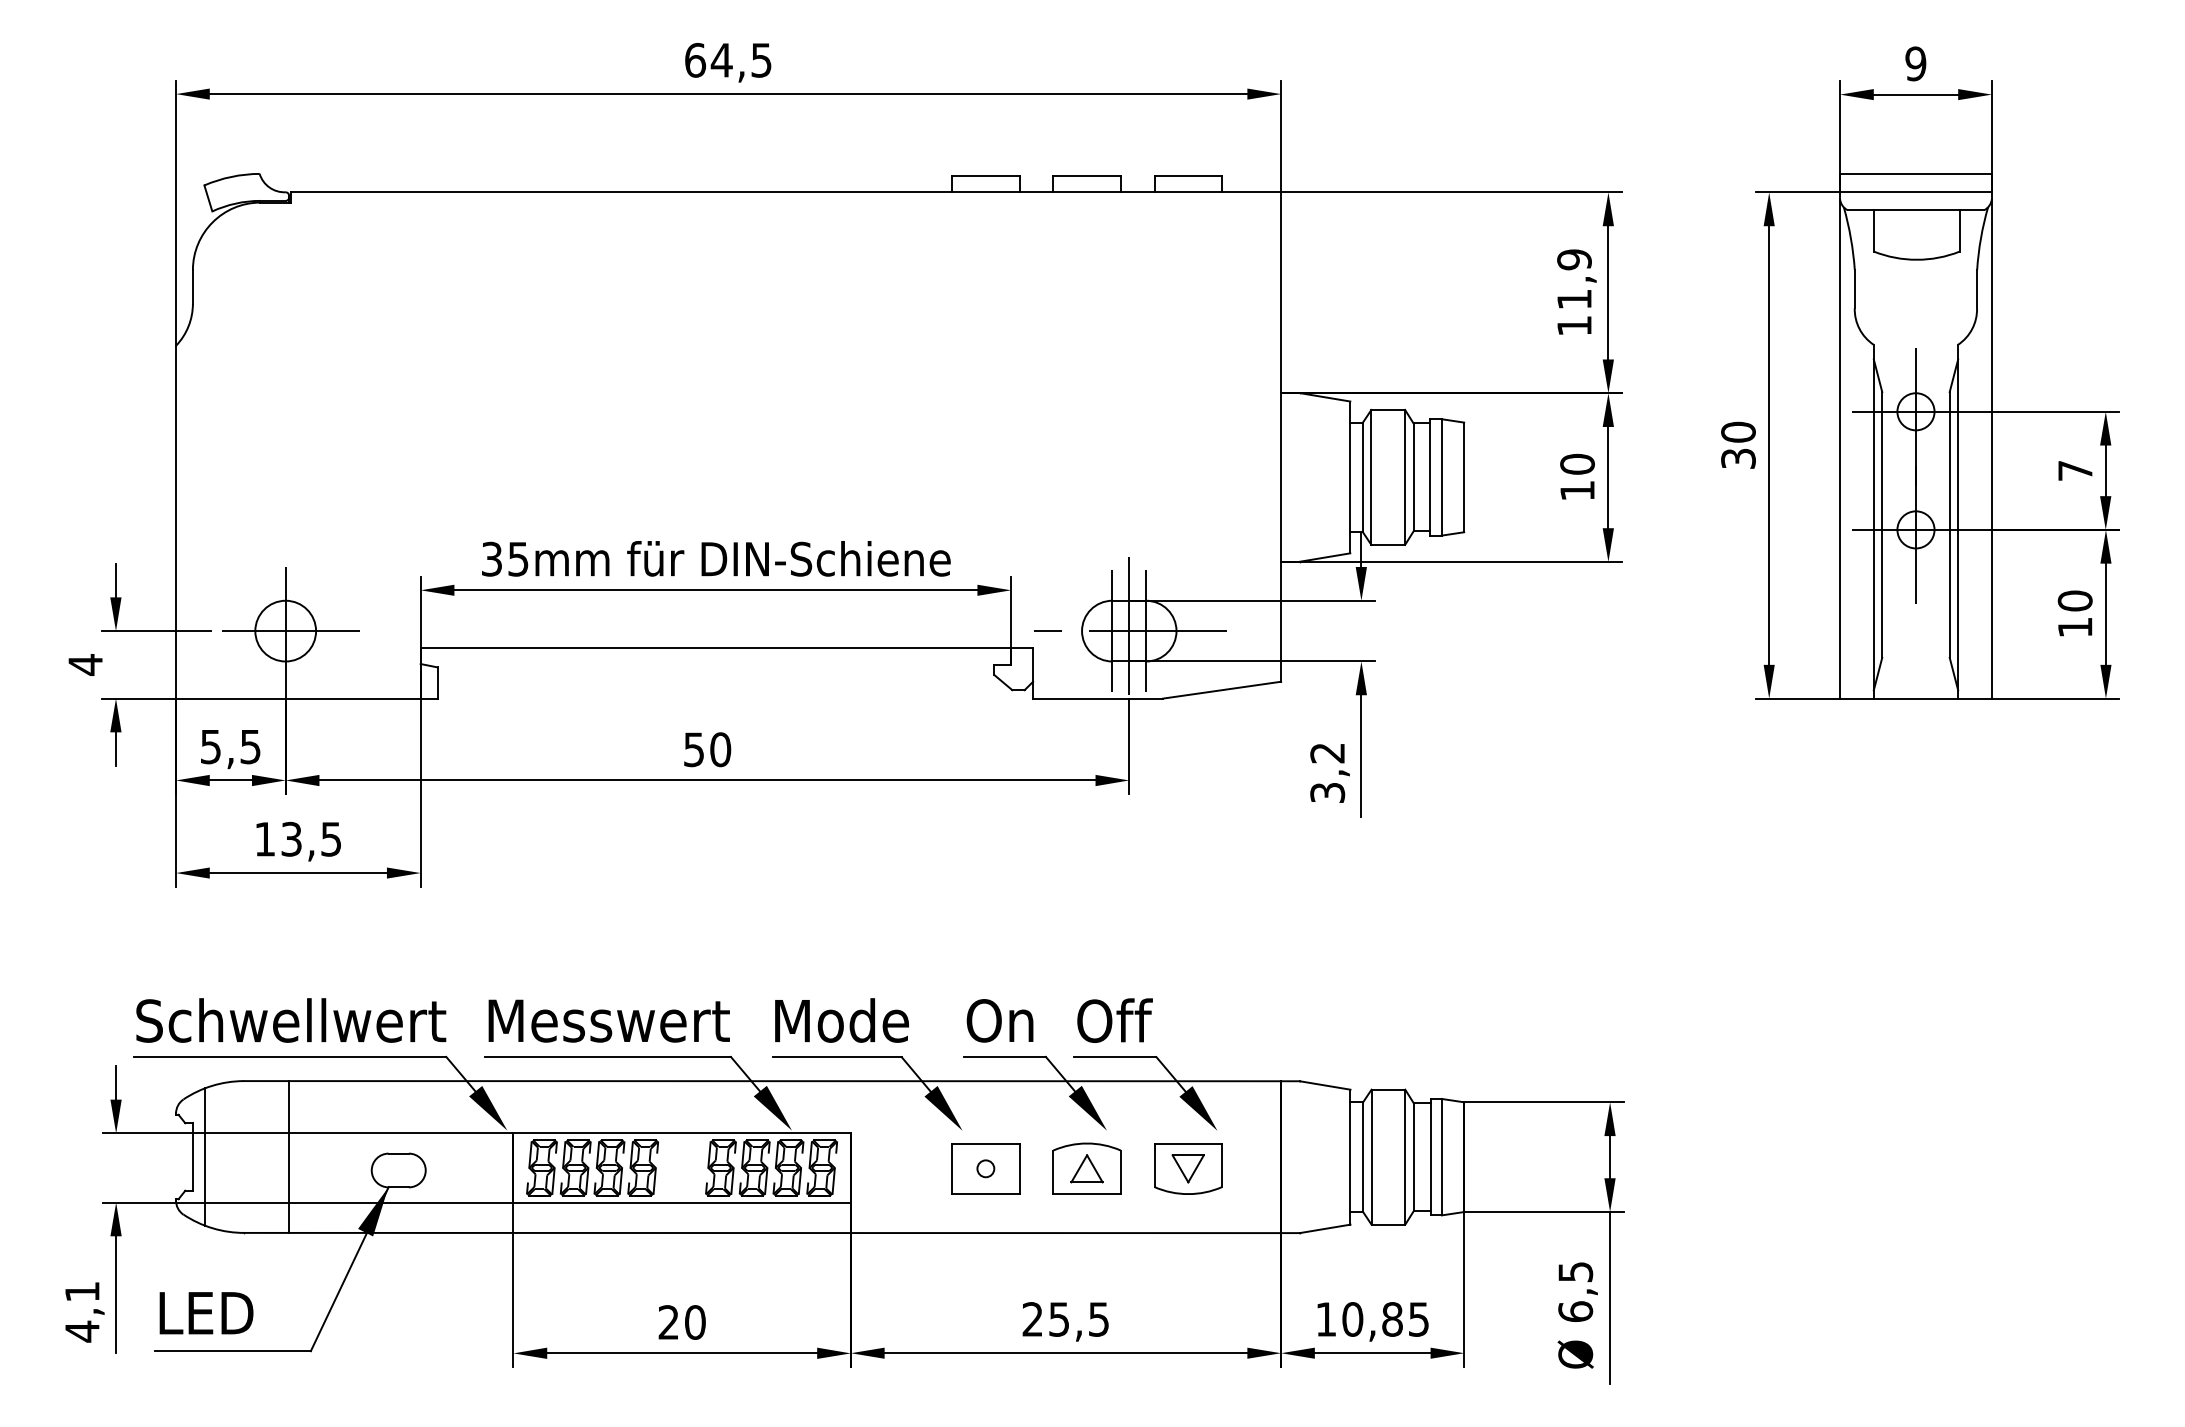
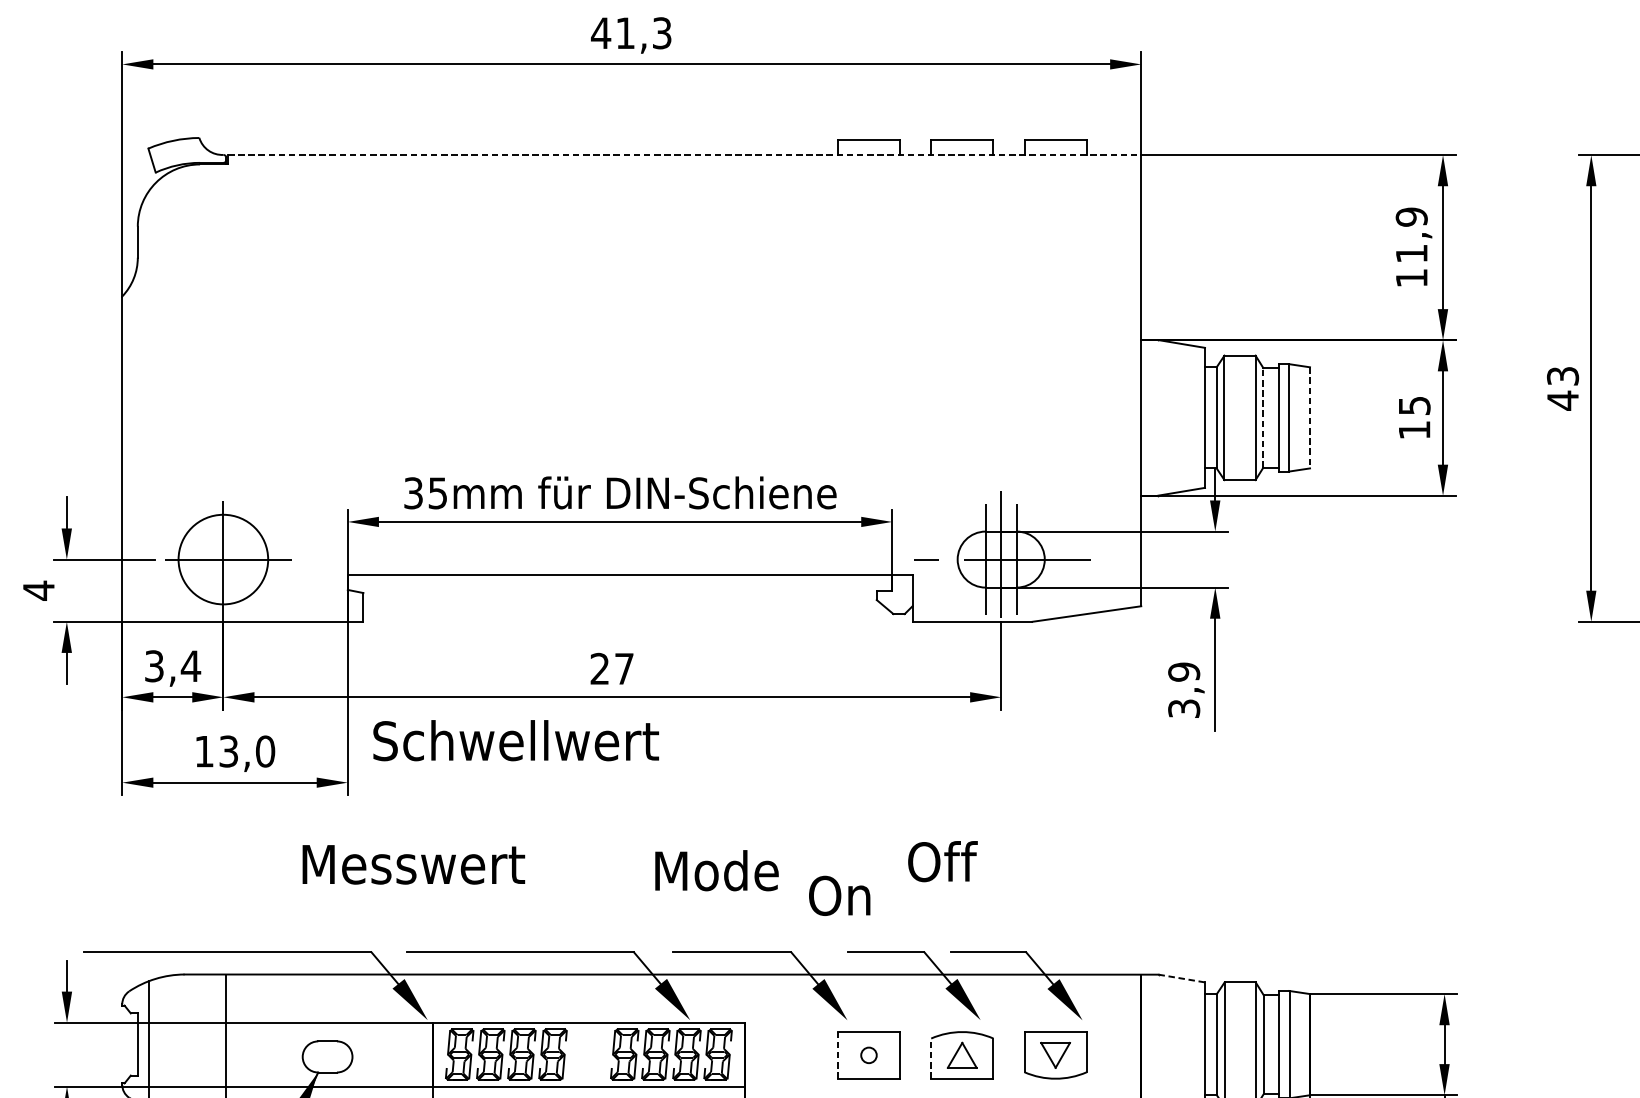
text: (727, 60) -> (630, 33), 64,5 -> 41,3
line: (786, 192) -> (685, 155), solid -> dashed
text: (1738, 445) -> (1562, 388), 30 -> 43
text: (1577, 463) -> (1414, 405), 10 -> 15
line: (1413, 477) -> (1263, 417), solid -> dashed
line: (1464, 477) -> (1310, 417), solid -> dashed
circle: (285, 630) -> (223, 559), size x1.6
text: (231, 746) -> (173, 665), 5,5 -> 3,4
text: (707, 749) -> (612, 668), 50 -> 27
text: (1327, 752) -> (1184, 671), 3,2 -> 3,9
text: (331, 838) -> (265, 750), 13,5 -> 13,0
text: (291, 1020) -> (516, 740), moved
text: (608, 1020) -> (413, 864), moved
text: (841, 1020) -> (716, 870), moved
text: (999, 1020) -> (839, 895), moved
text: (1114, 1020) -> (942, 861), moved
line: (1325, 1085) -> (1182, 978), solid -> dashed
line: (952, 1168) -> (838, 1055), solid -> dashed
line: (1053, 1172) -> (931, 1058), solid -> dashed

